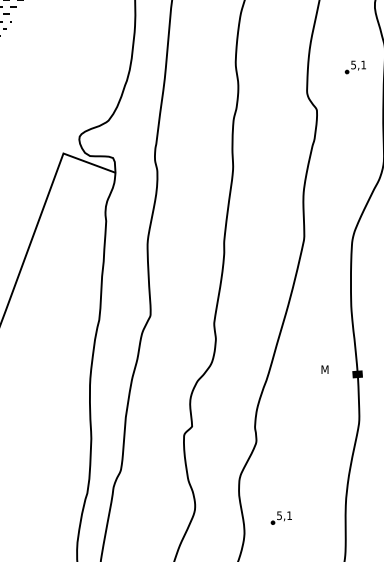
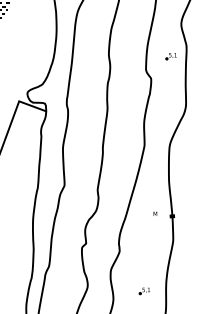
part: (279, 518) -> (143, 291), moved

